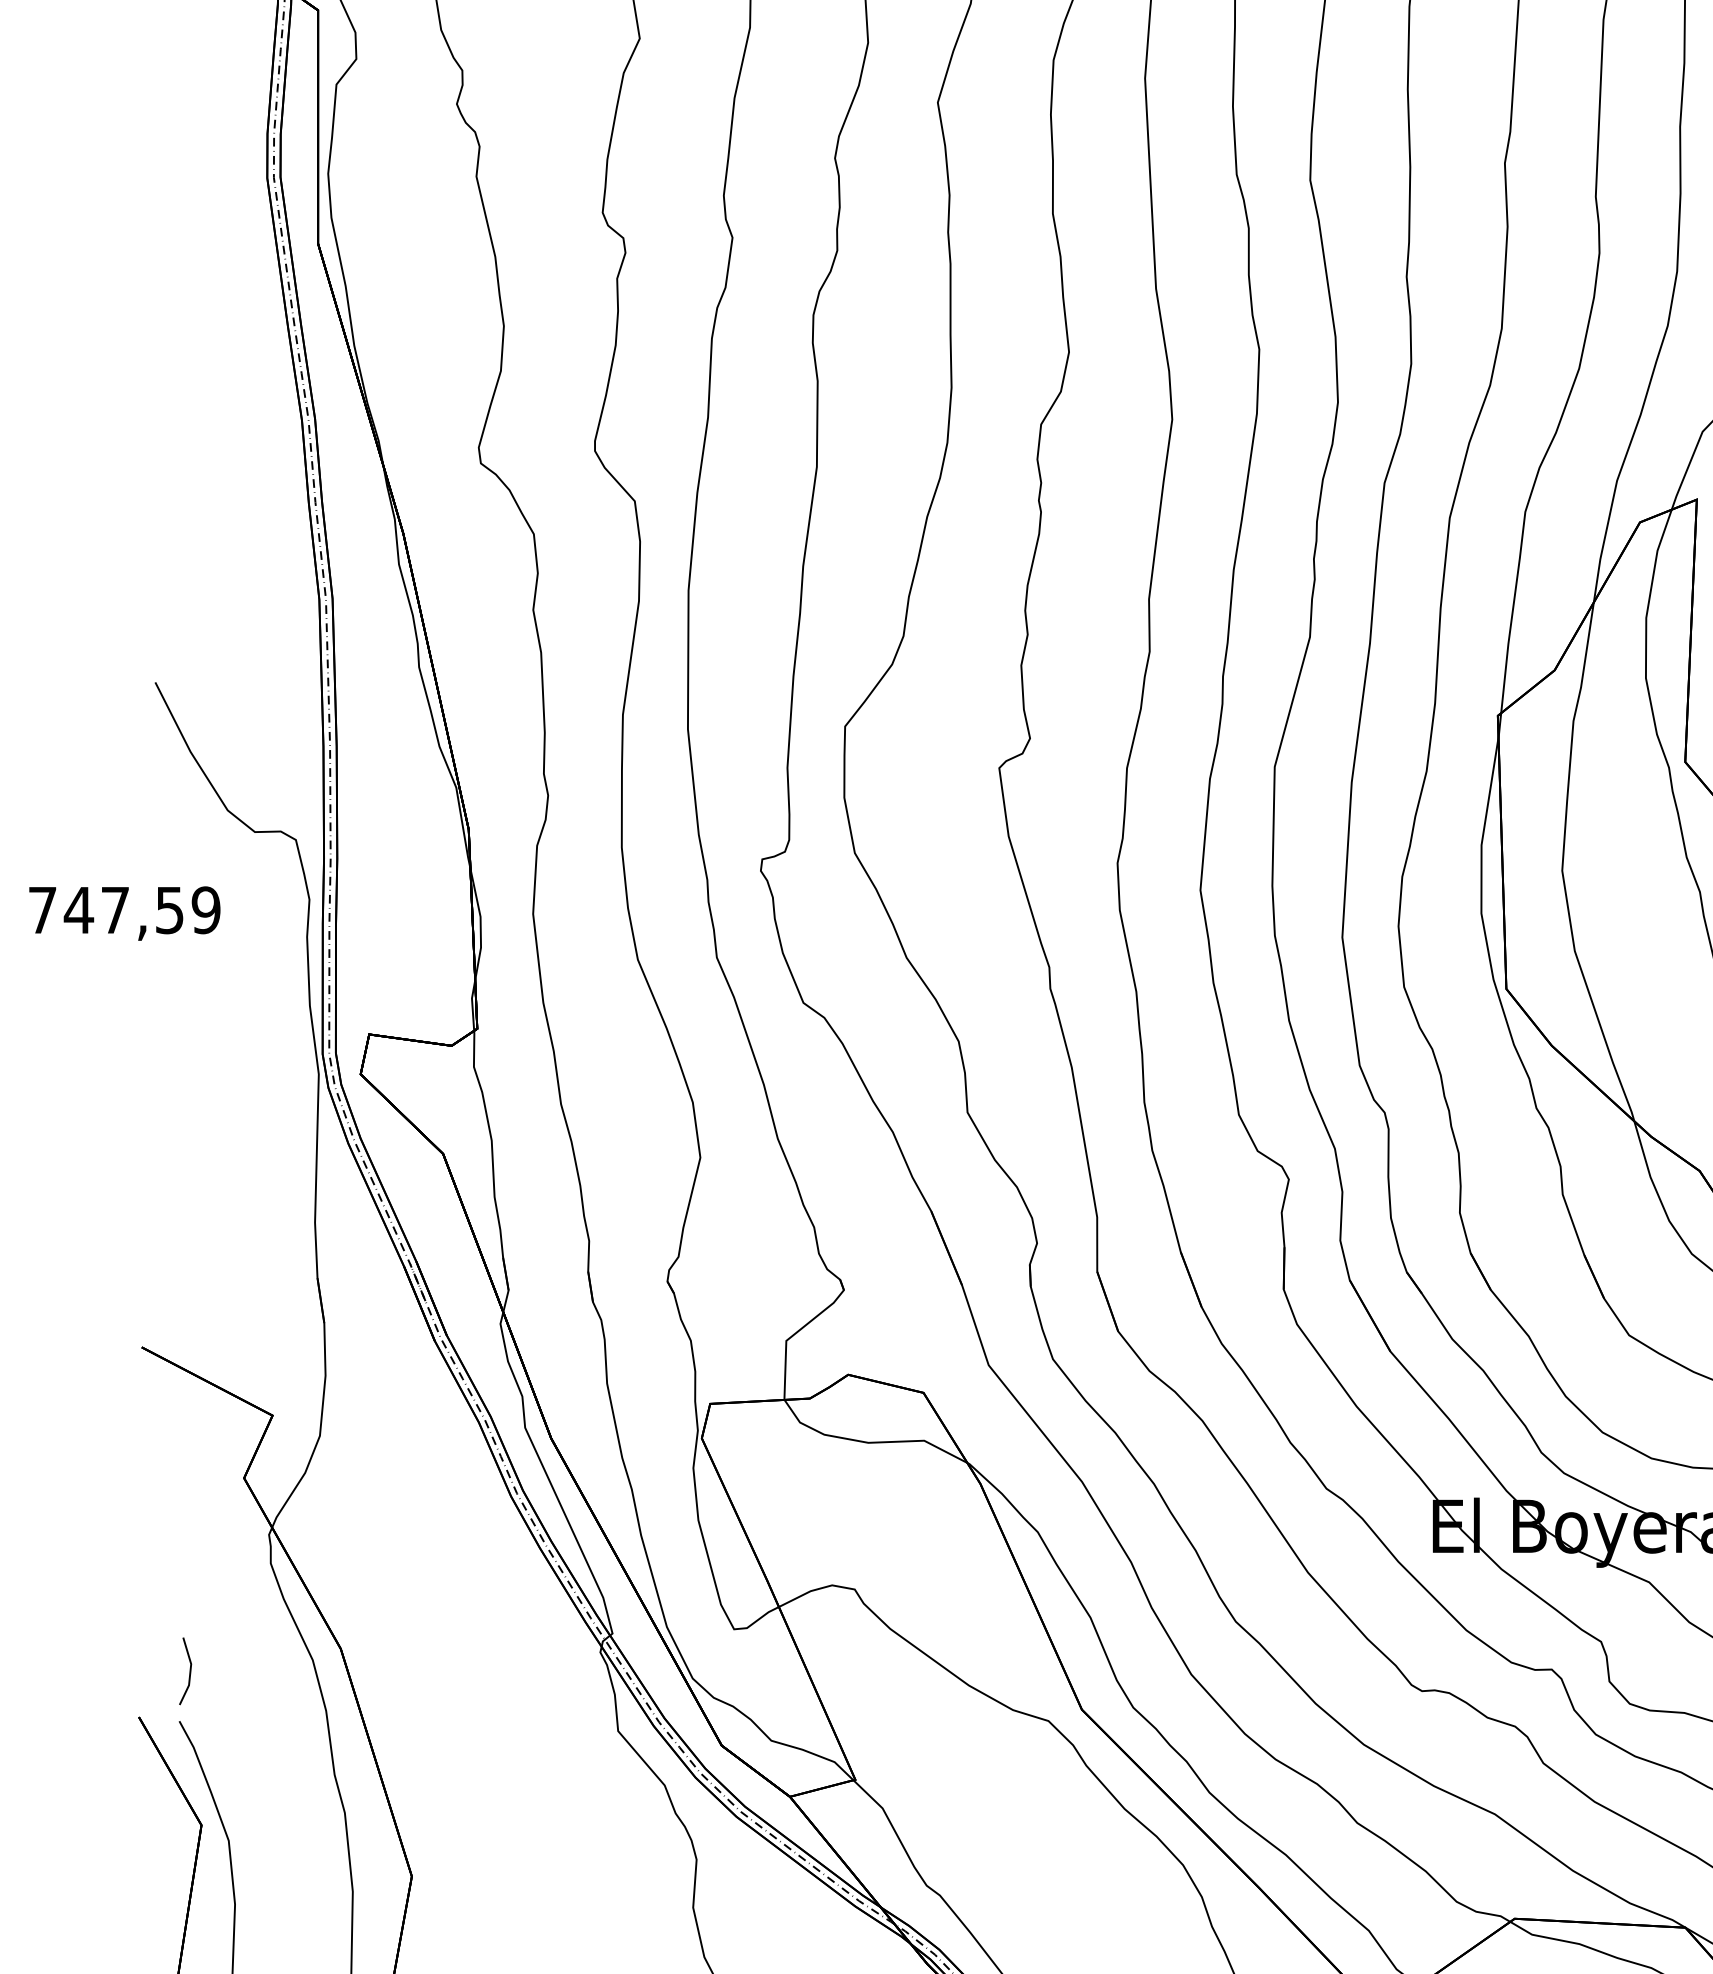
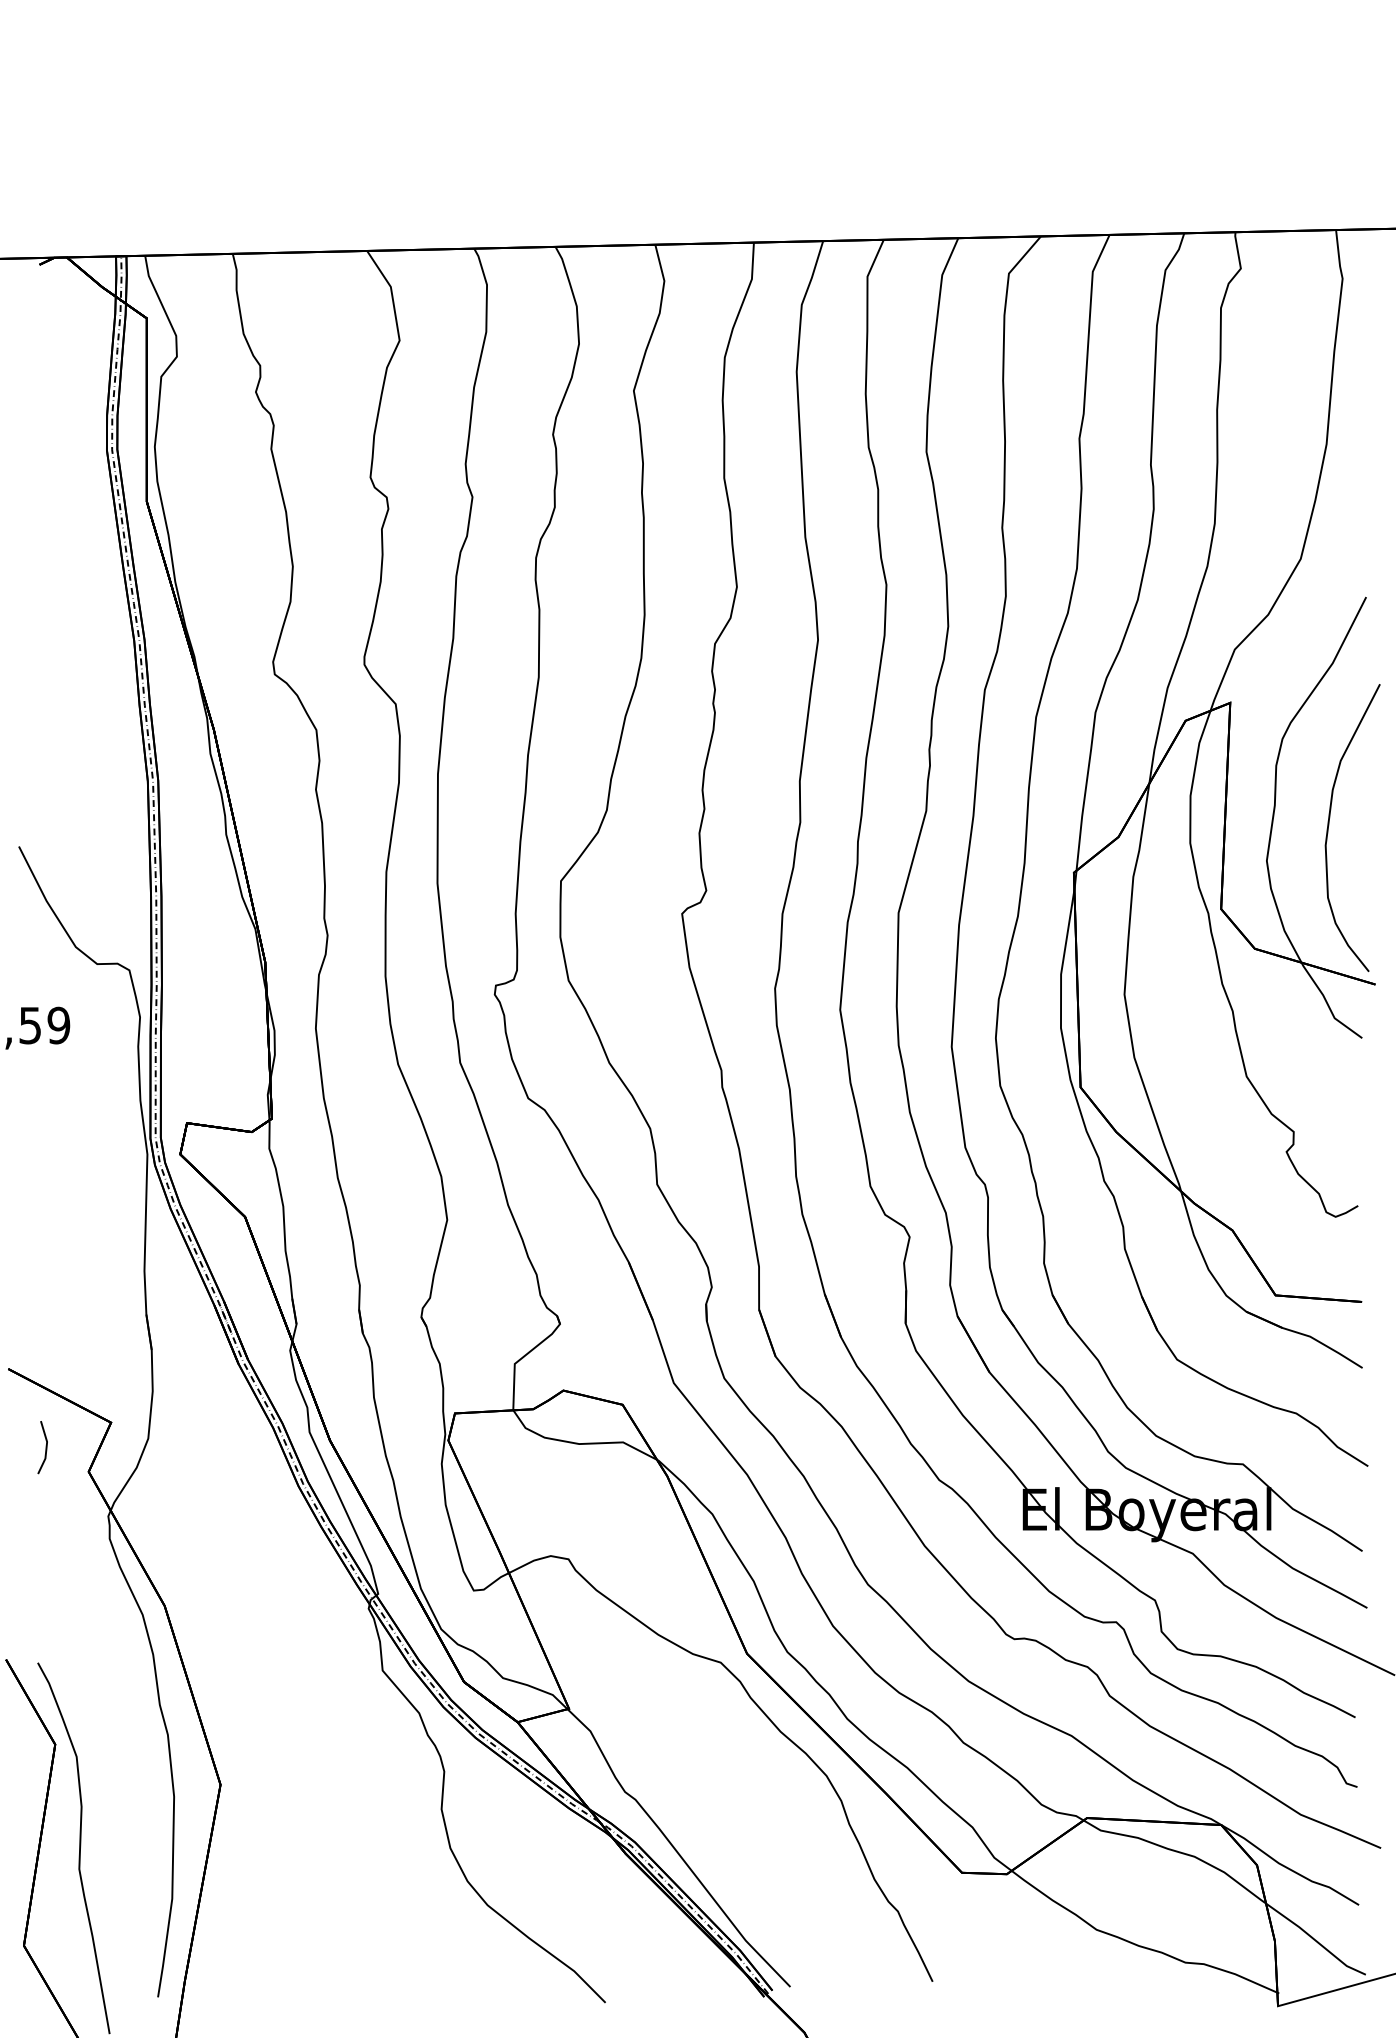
line: (189, 1671) -> (45, 1447), moved

